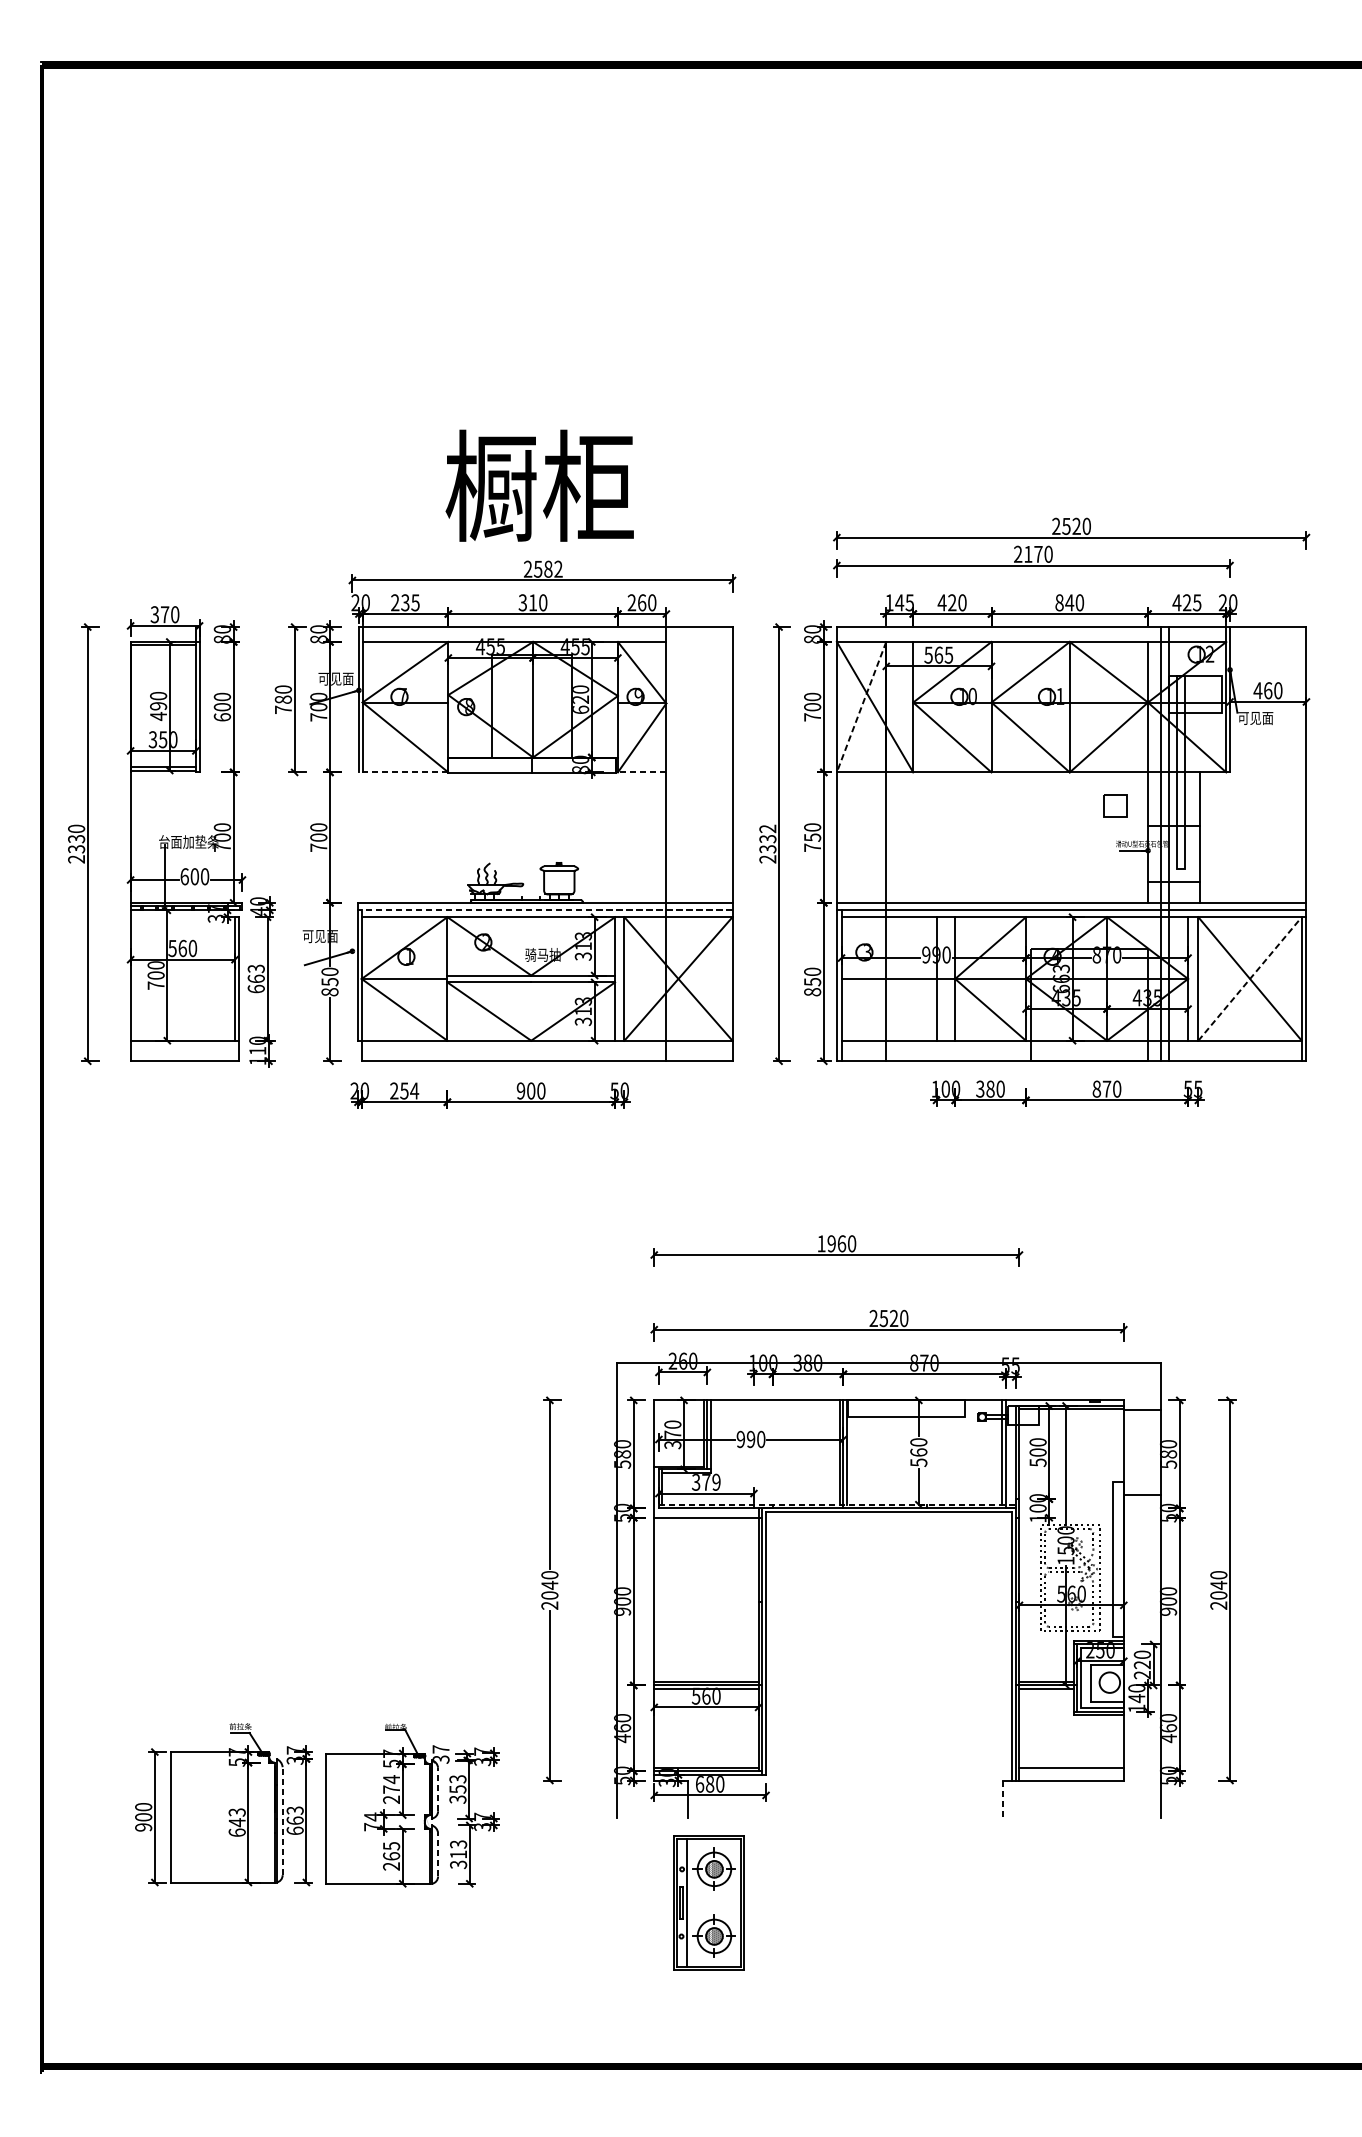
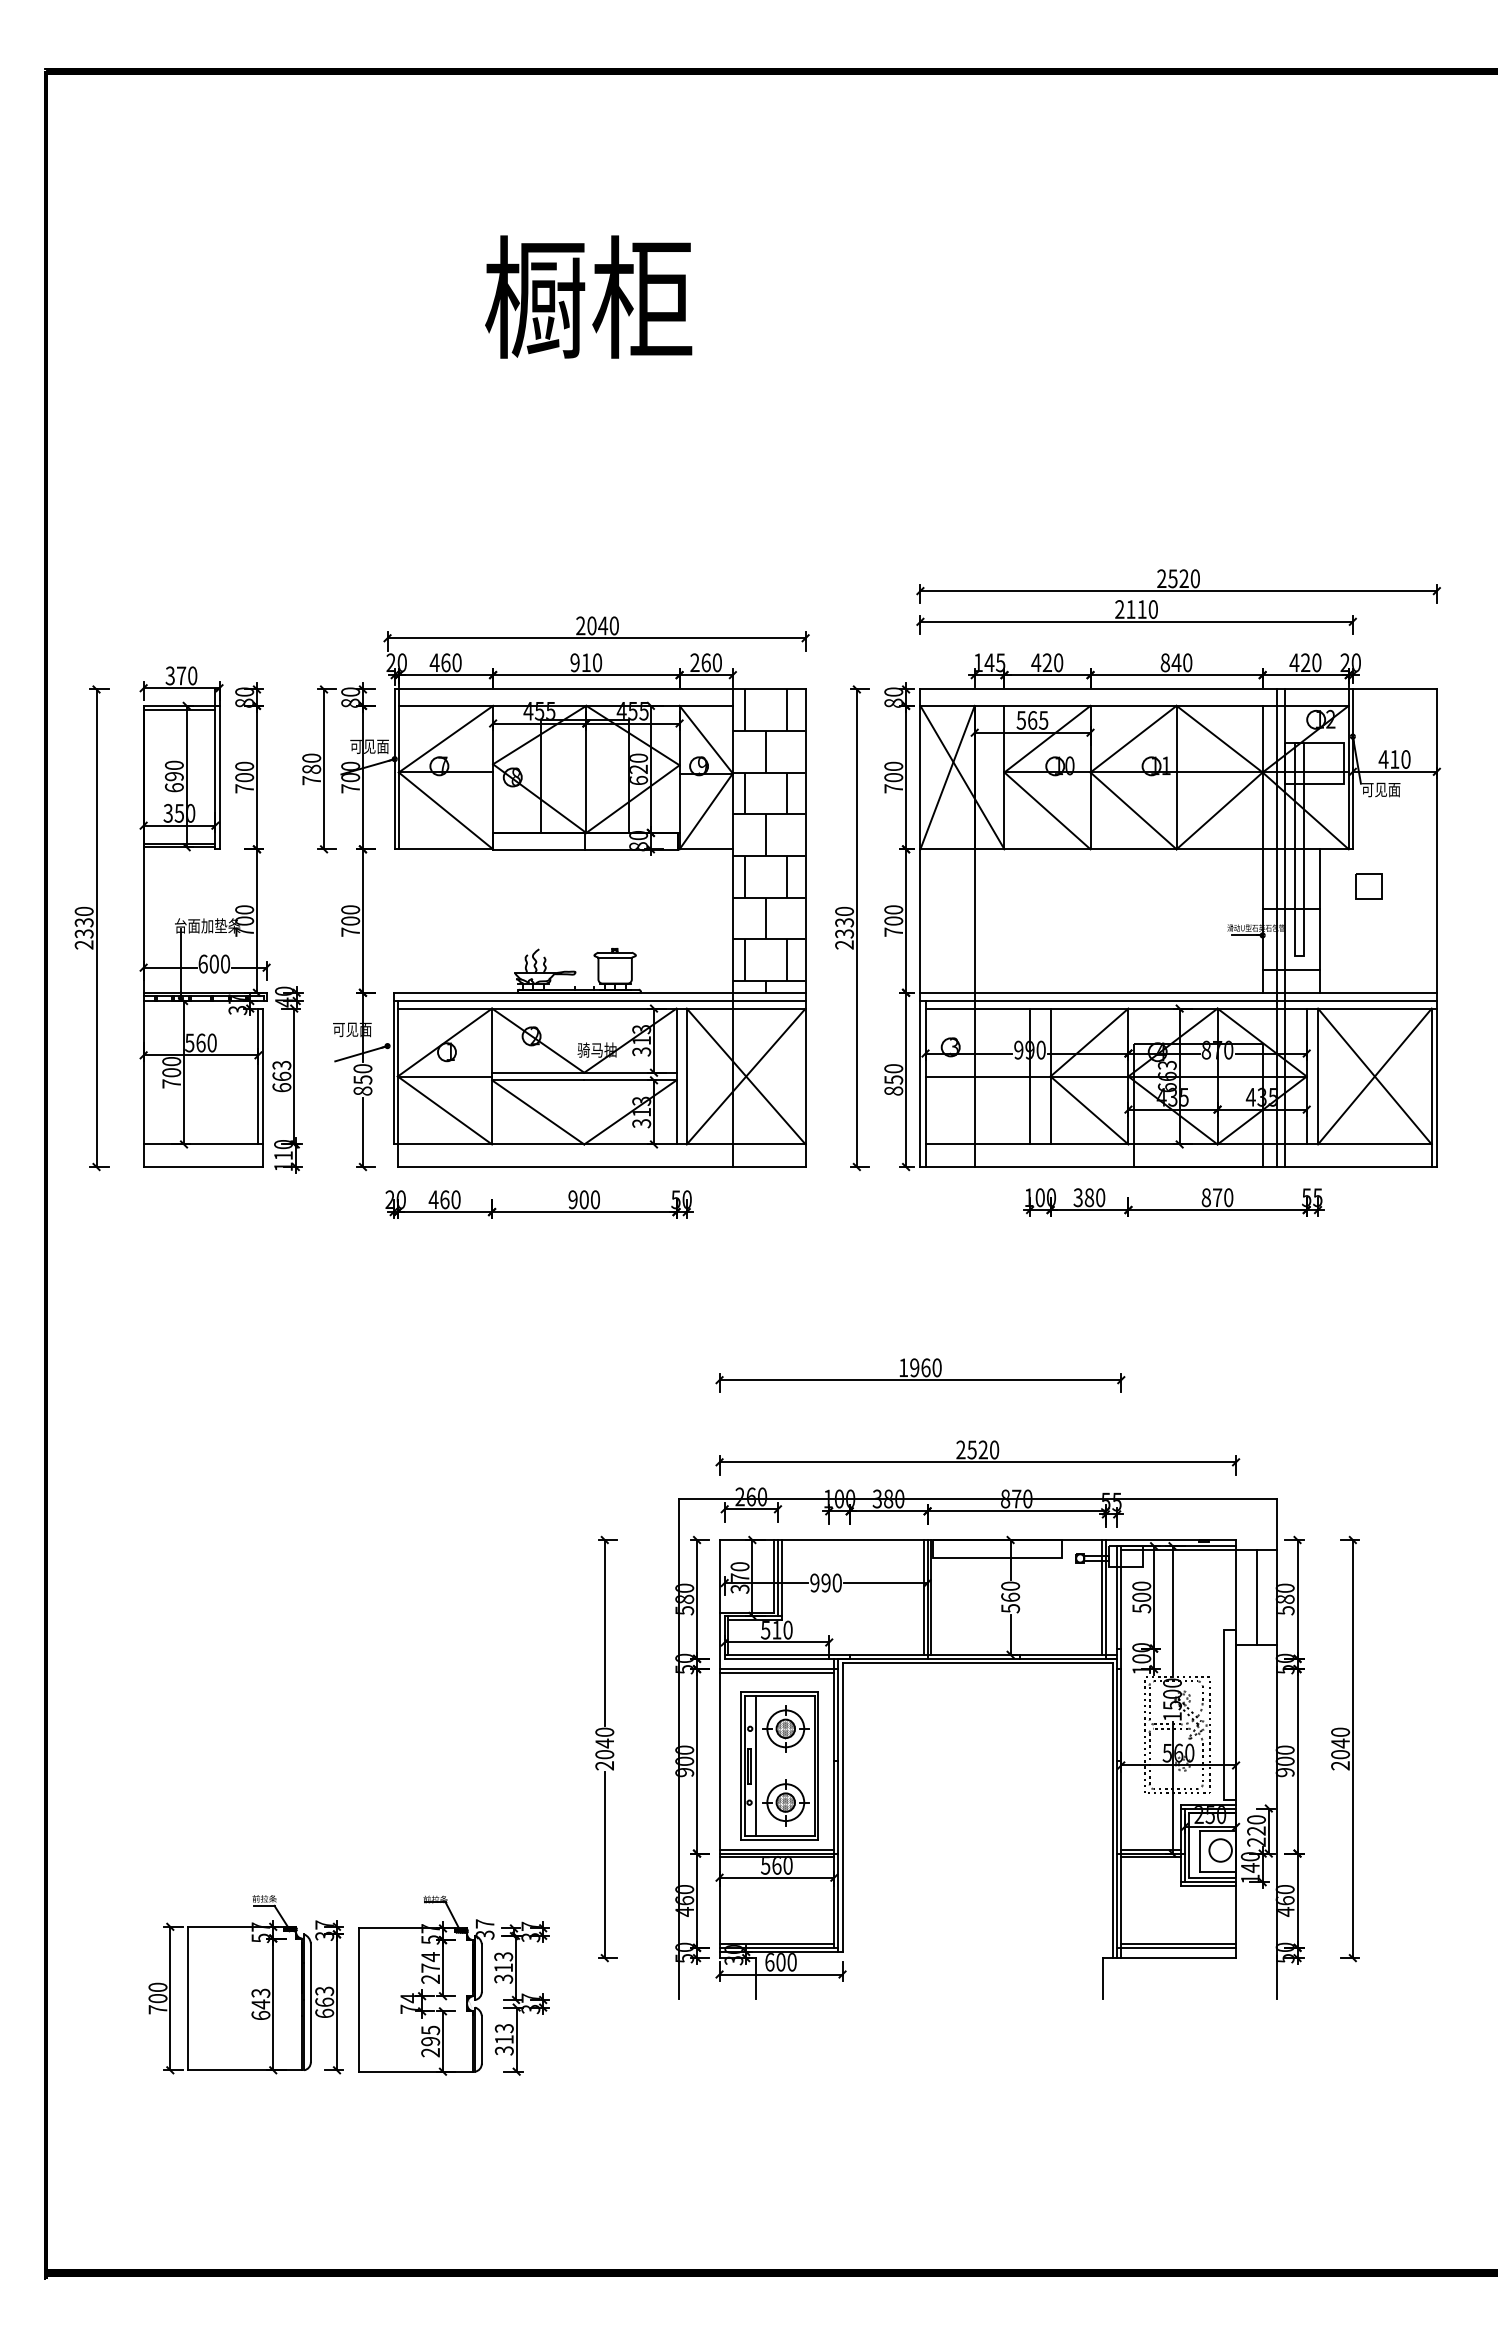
text: (539, 485) -> (588, 296), moved
text: (1037, 554) -> (1141, 609), 2170 -> 2110
text: (547, 568) -> (602, 625), 2582 -> 2040
text: (405, 602) -> (445, 662), 235 -> 460
text: (522, 602) -> (574, 662), 310 -> 910
text: (1196, 602) -> (1316, 662), 425 -> 420
text: (1267, 690) -> (1394, 759), 460 -> 410
line: (861, 707) -> (947, 777), dashed -> solid
text: (157, 716) -> (173, 787), 490 -> 690
text: (222, 717) -> (244, 788), 600 -> 700
hatch: (698, 764) -> (768, 840), added
line: (403, 772) -> (443, 849), dashed -> solid
line: (642, 772) -> (706, 849), dashed -> solid
part: (1115, 806) -> (1368, 886), moved
text: (767, 828) -> (844, 911), 2332 -> 2330
text: (812, 837) -> (893, 920), 750 -> 700
line: (545, 910) -> (599, 1001), dashed -> solid
line: (1249, 978) -> (1374, 1076), dashed -> solid
text: (404, 1090) -> (444, 1199), 254 -> 460
line: (1142, 1452) -> (1256, 1597), added
text: (706, 1481) -> (776, 1629), 379 -> 510
line: (837, 1504) -> (921, 1654), dashed -> solid
line: (706, 1520) -> (776, 1672), added
line: (1069, 1770) -> (1176, 1947), added
text: (709, 1784) -> (780, 1962), 680 -> 600
line: (437, 1789) -> (481, 1968), dashed -> solid
text: (457, 1789) -> (503, 1967), 353 -> 313
line: (1002, 1799) -> (1102, 1979), dashed -> solid
line: (282, 1820) -> (310, 2002), dashed -> solid
text: (143, 1827) -> (157, 2009), 900 -> 700
line: (437, 1854) -> (481, 2039), dashed -> solid
text: (391, 1856) -> (430, 2041), 265 -> 295
part: (708, 1902) -> (779, 1765), moved

